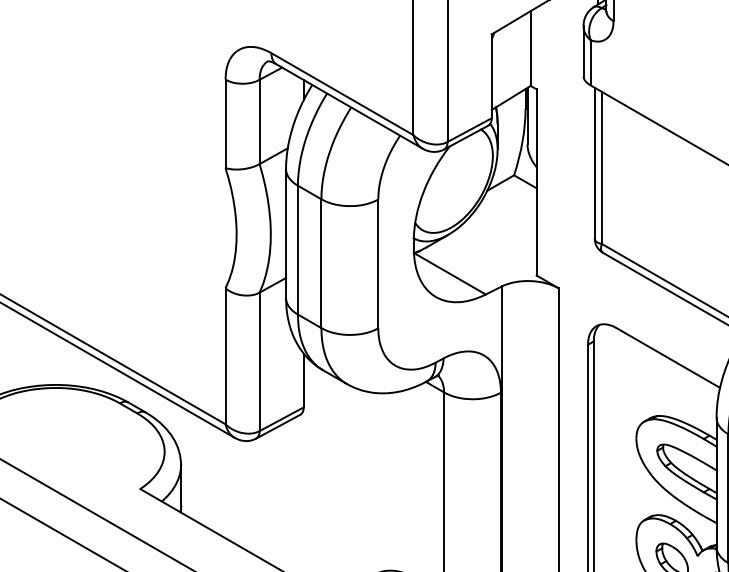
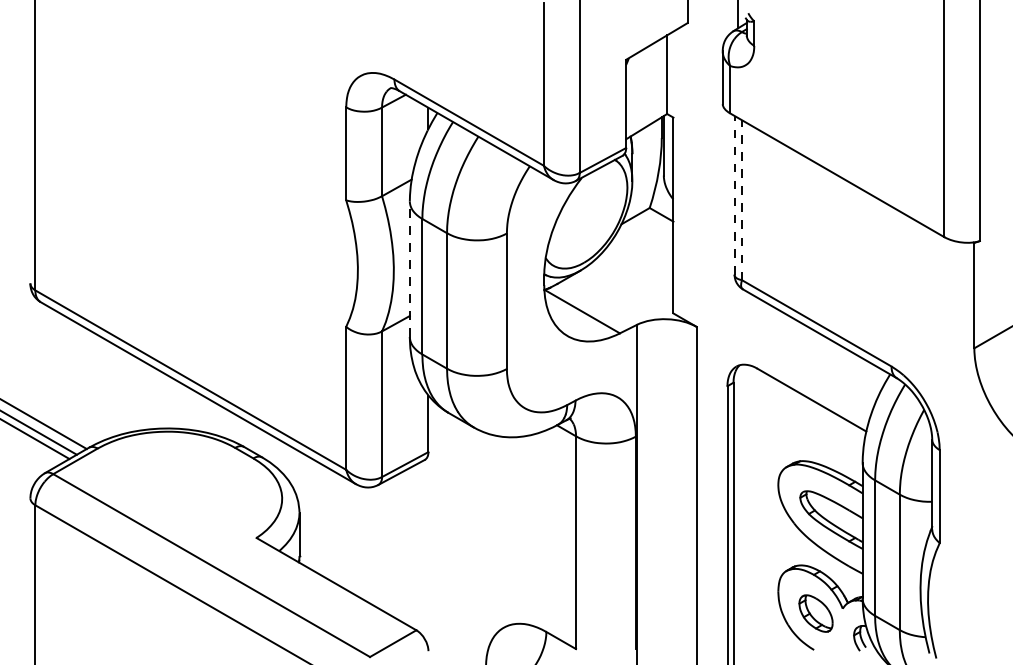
line: (594, 162) -> (734, 194), solid -> dashed
line: (602, 168) -> (742, 200), solid -> dashed
line: (285, 233) -> (409, 269), solid -> dashed

